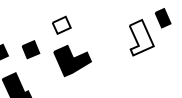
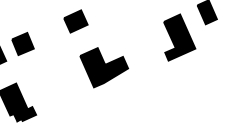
fill: (61, 24) -> (75, 20), added
fill: (141, 37) -> (179, 37), added
part: (30, 49) -> (22, 43), moved
part: (72, 60) -> (104, 67), moved

